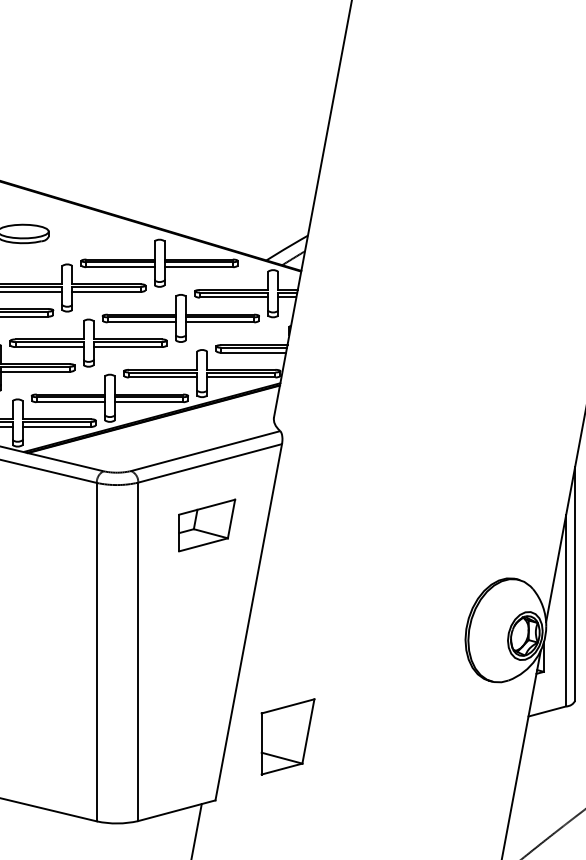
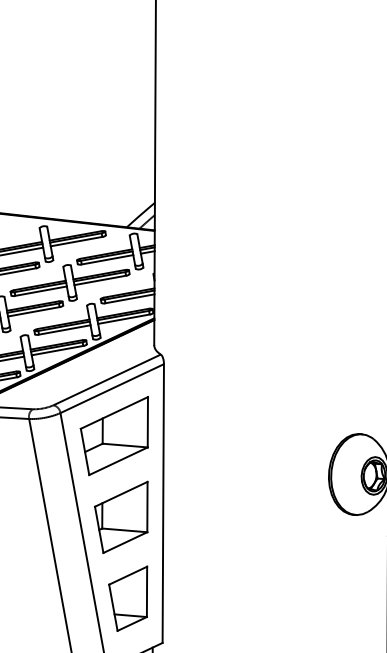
part: (206, 525) -> (118, 436), size x1.67
part: (196, 630) -> (124, 516), added
part: (287, 736) -> (131, 598), moved

